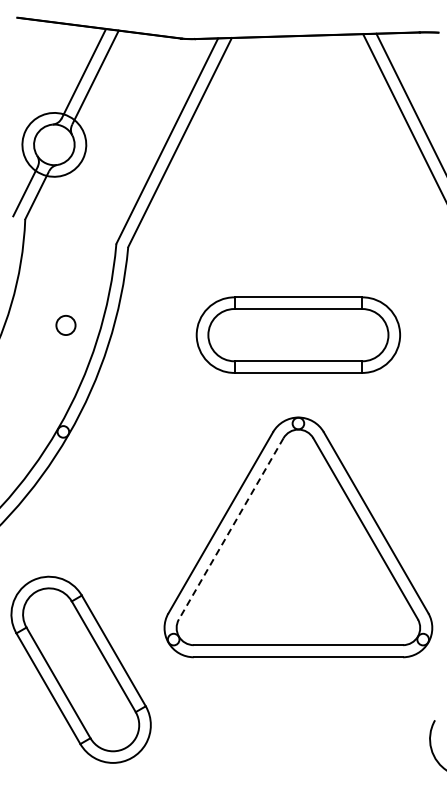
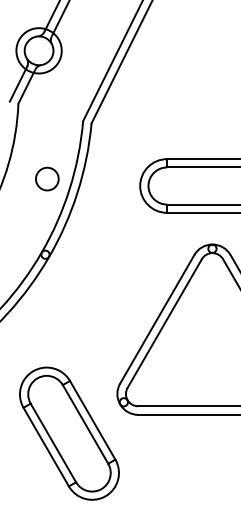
circle: (65, 325) -> (46, 179), size x1.67
line: (231, 528) -> (164, 323), dashed -> solid
part: (80, 669) -> (69, 433), moved

